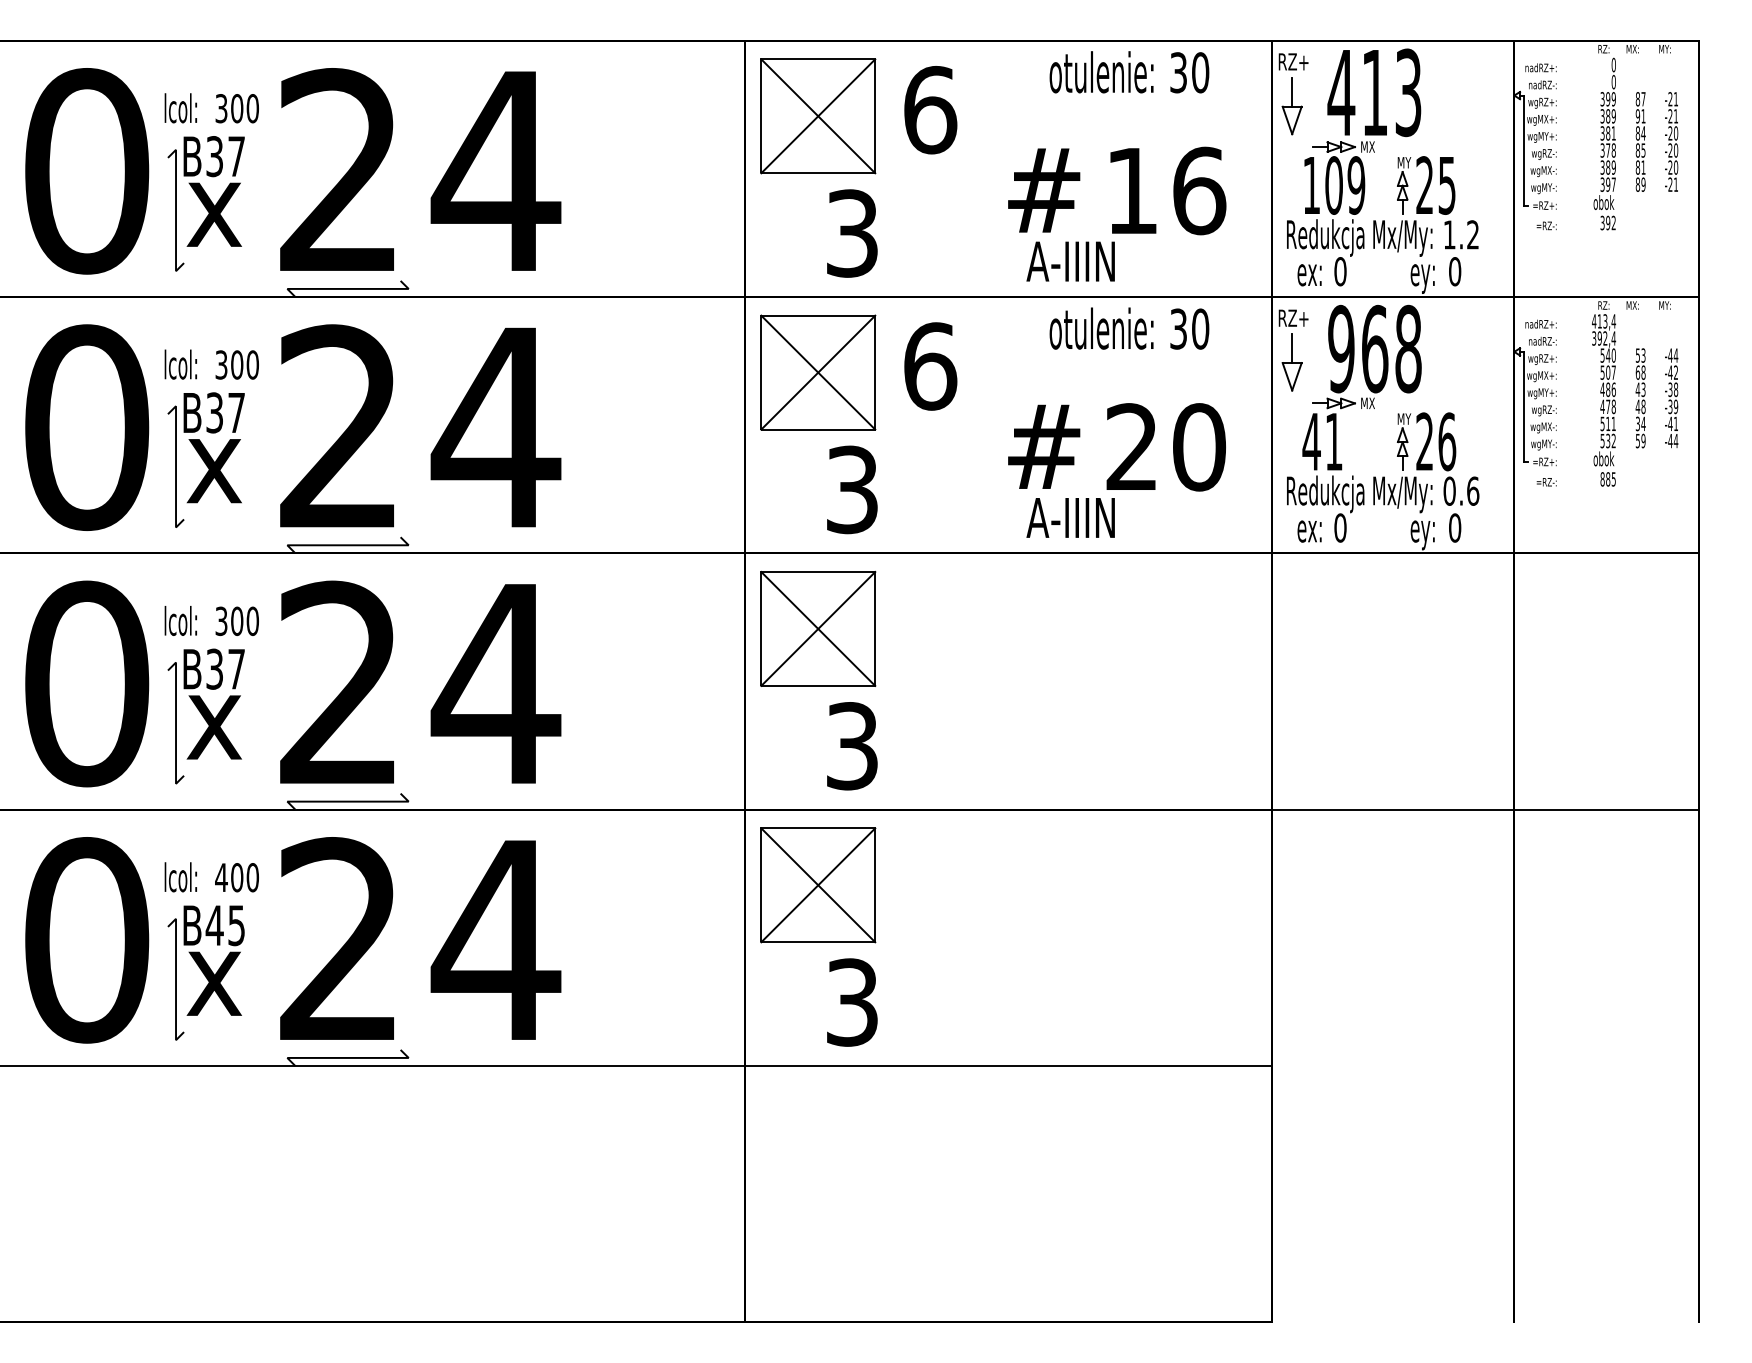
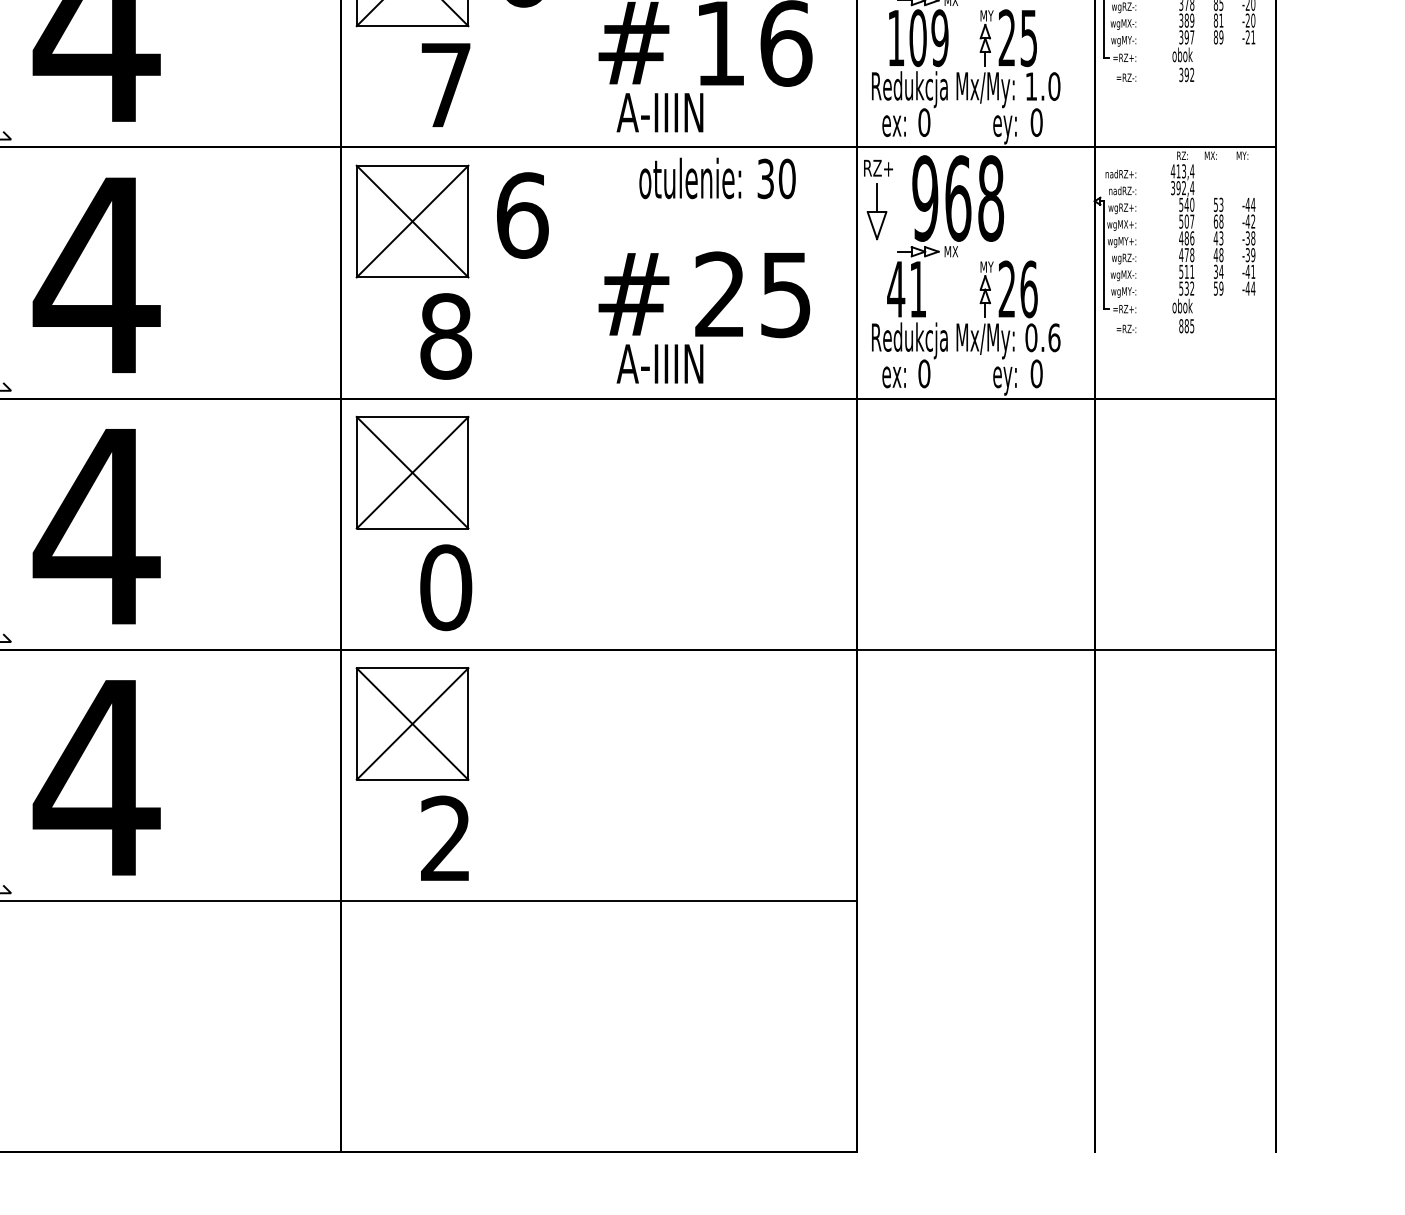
text: (852, 233) -> (446, 85), 3 -> 7
text: (1473, 234) -> (1054, 86), 1.2 -> 1.0
text: (1199, 447) -> (786, 294), 20 -> 25
text: (852, 489) -> (446, 336), 3 -> 8
text: (852, 746) -> (446, 587), 3 -> 0
text: (851, 1002) -> (445, 838), 3 -> 2

